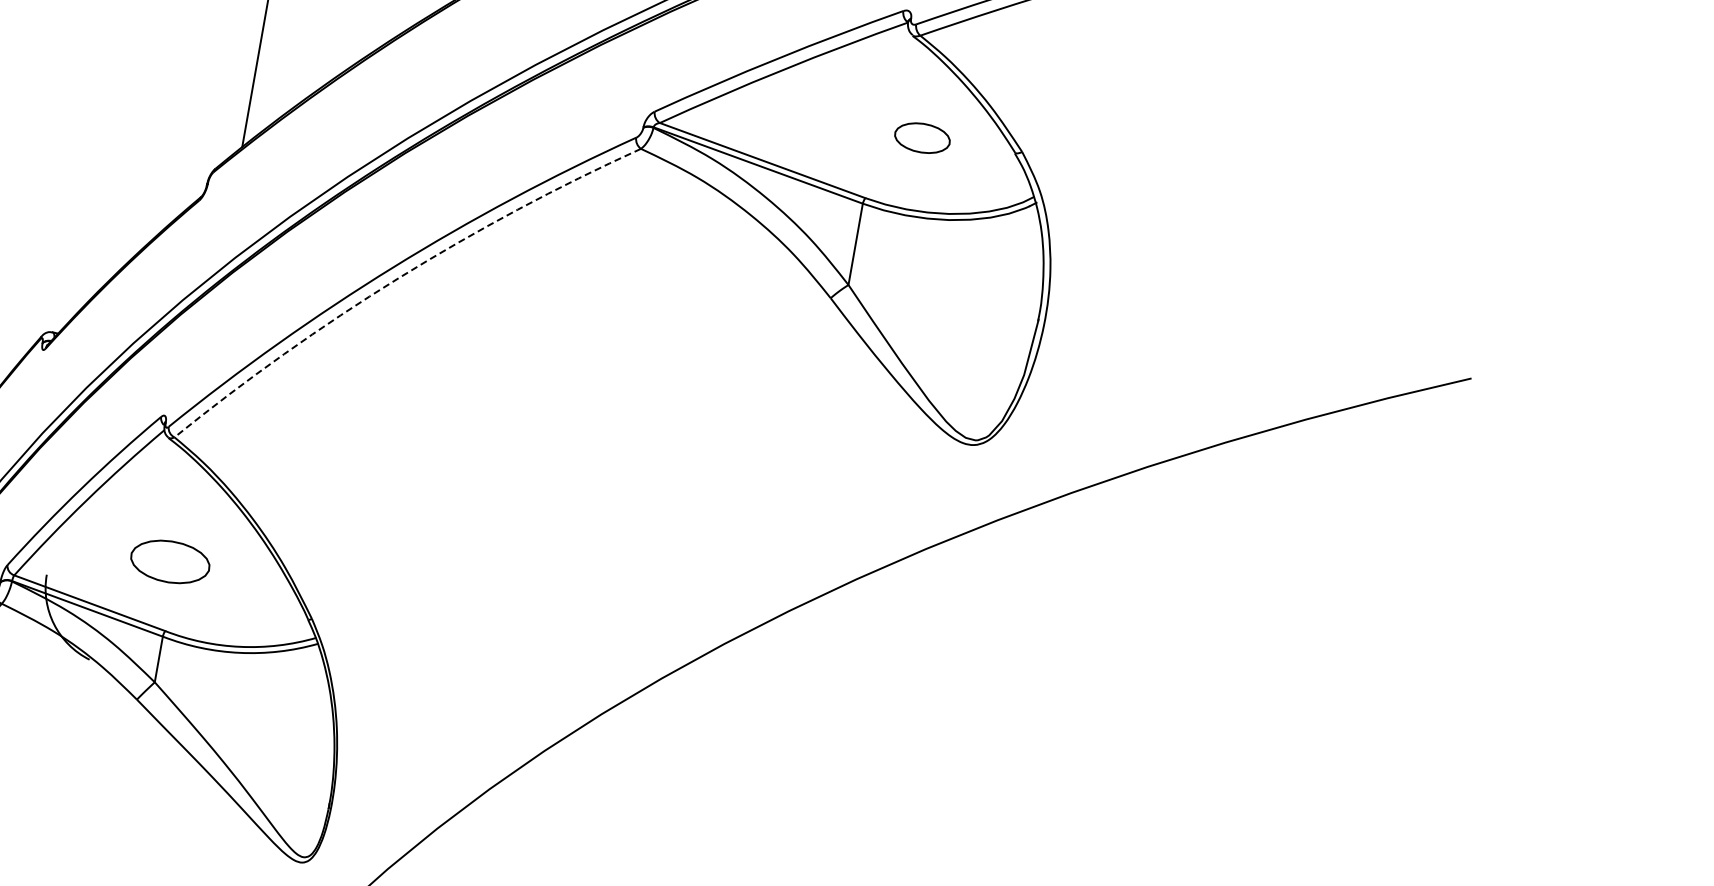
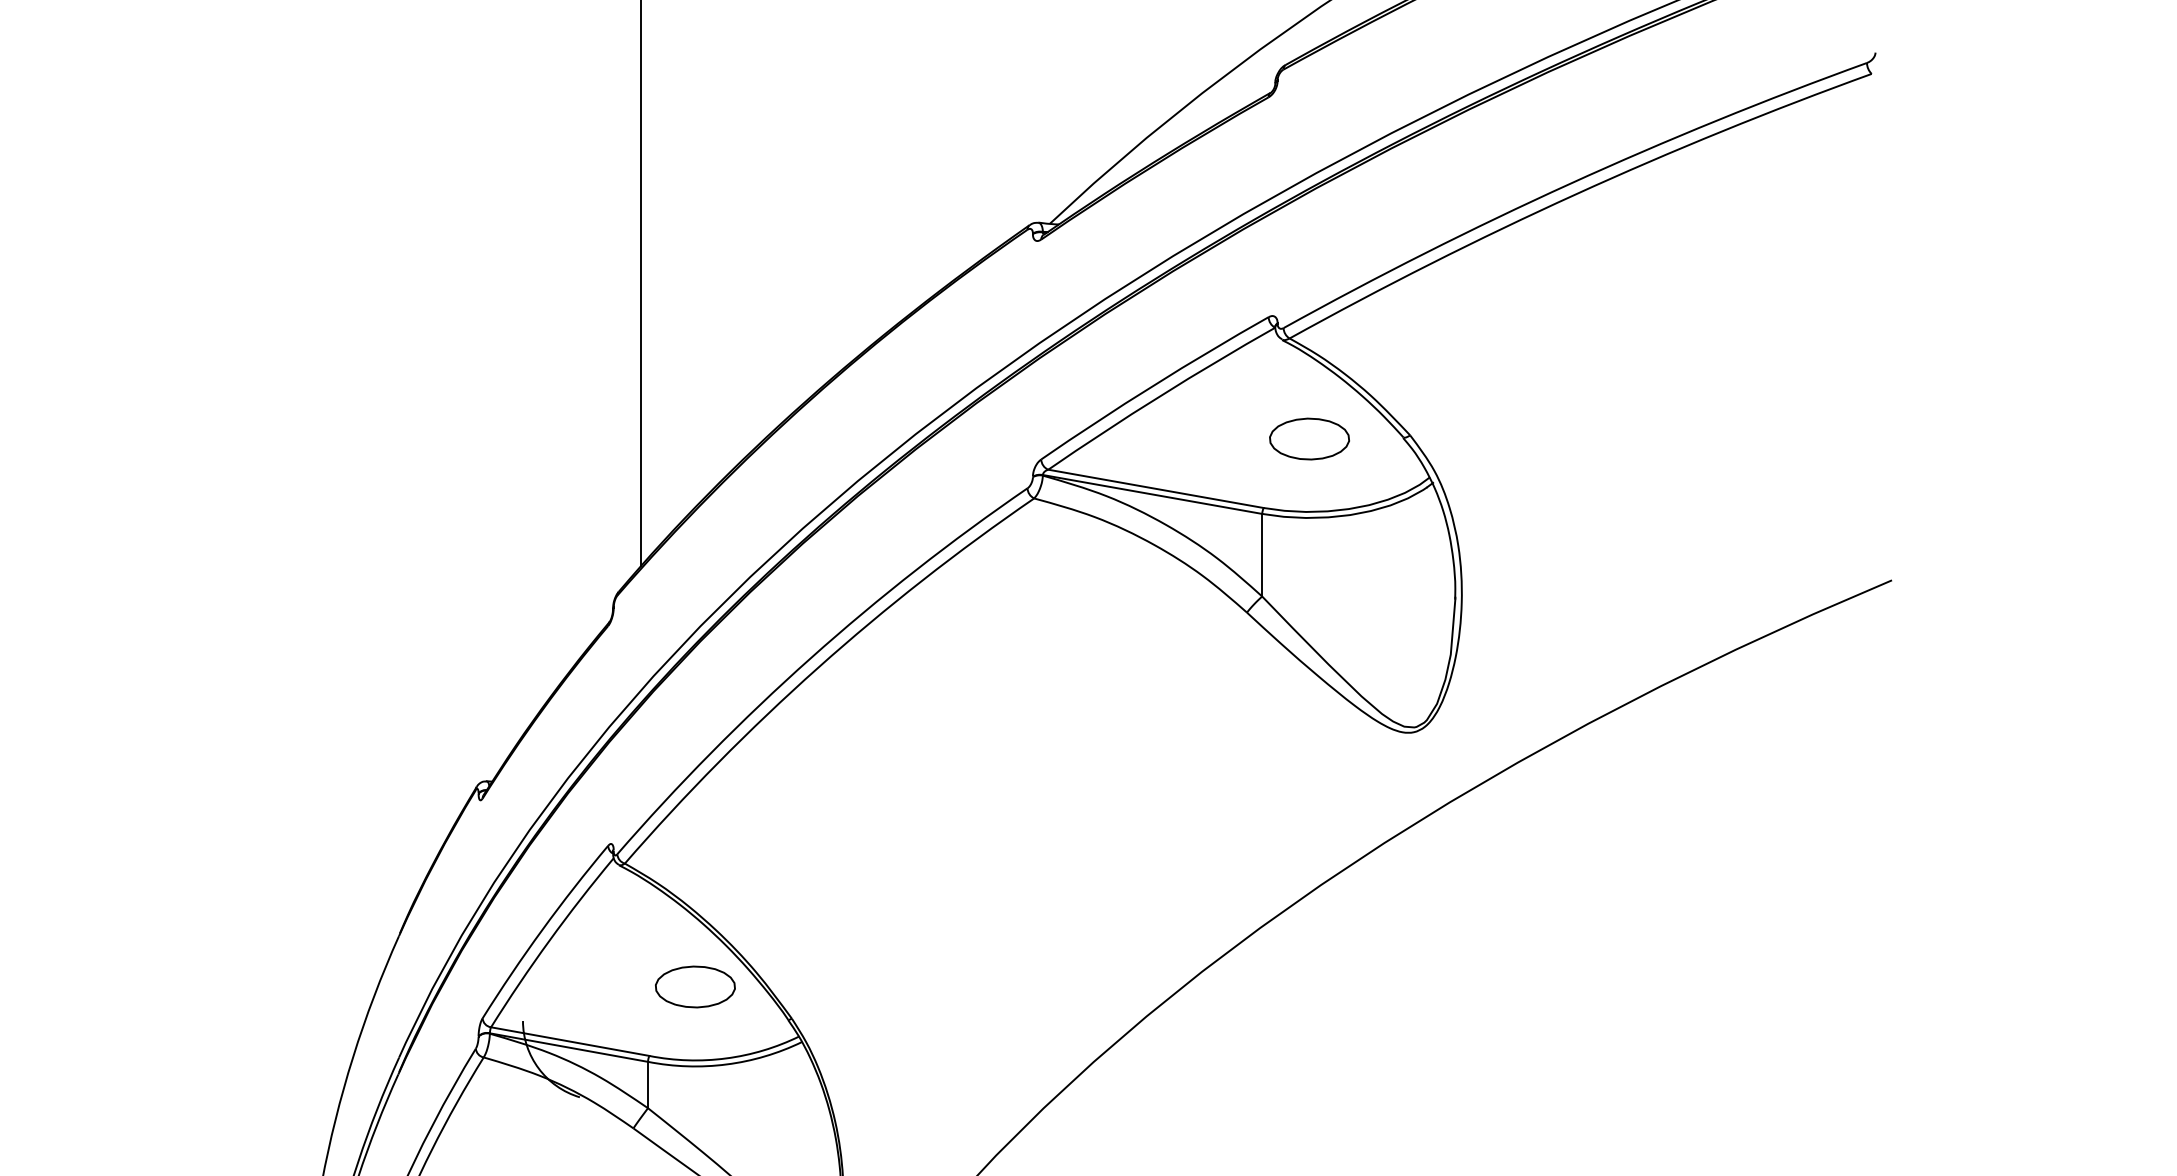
part: (922, 137) -> (1309, 438), size x1.43
arc: (398, 278) -> (817, 668), dashed -> solid
part: (170, 561) -> (695, 986), moved

